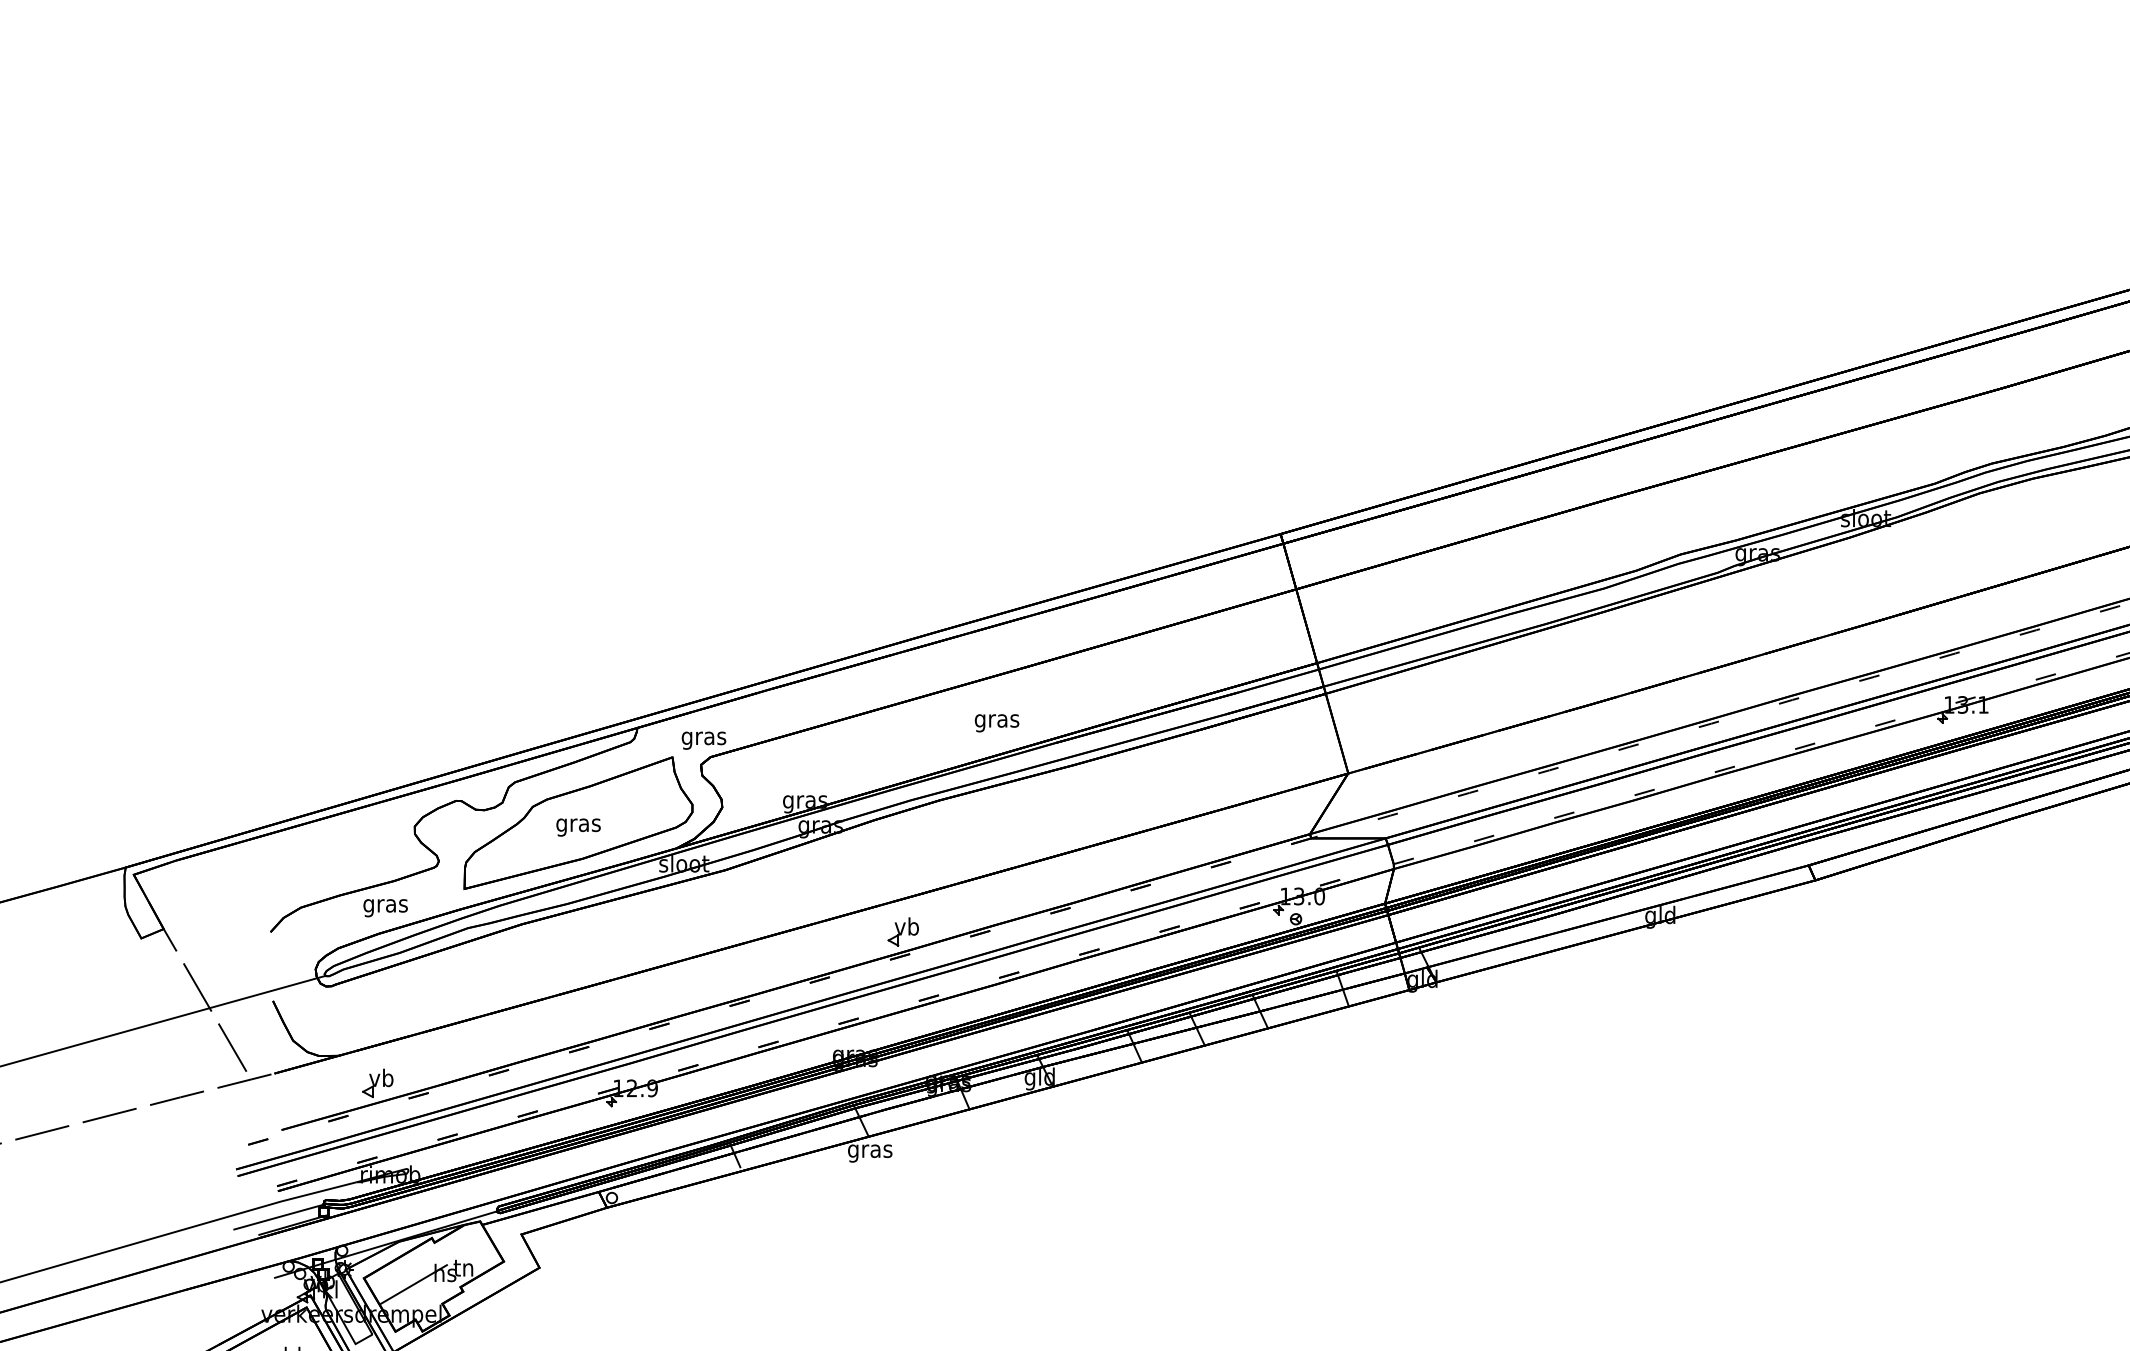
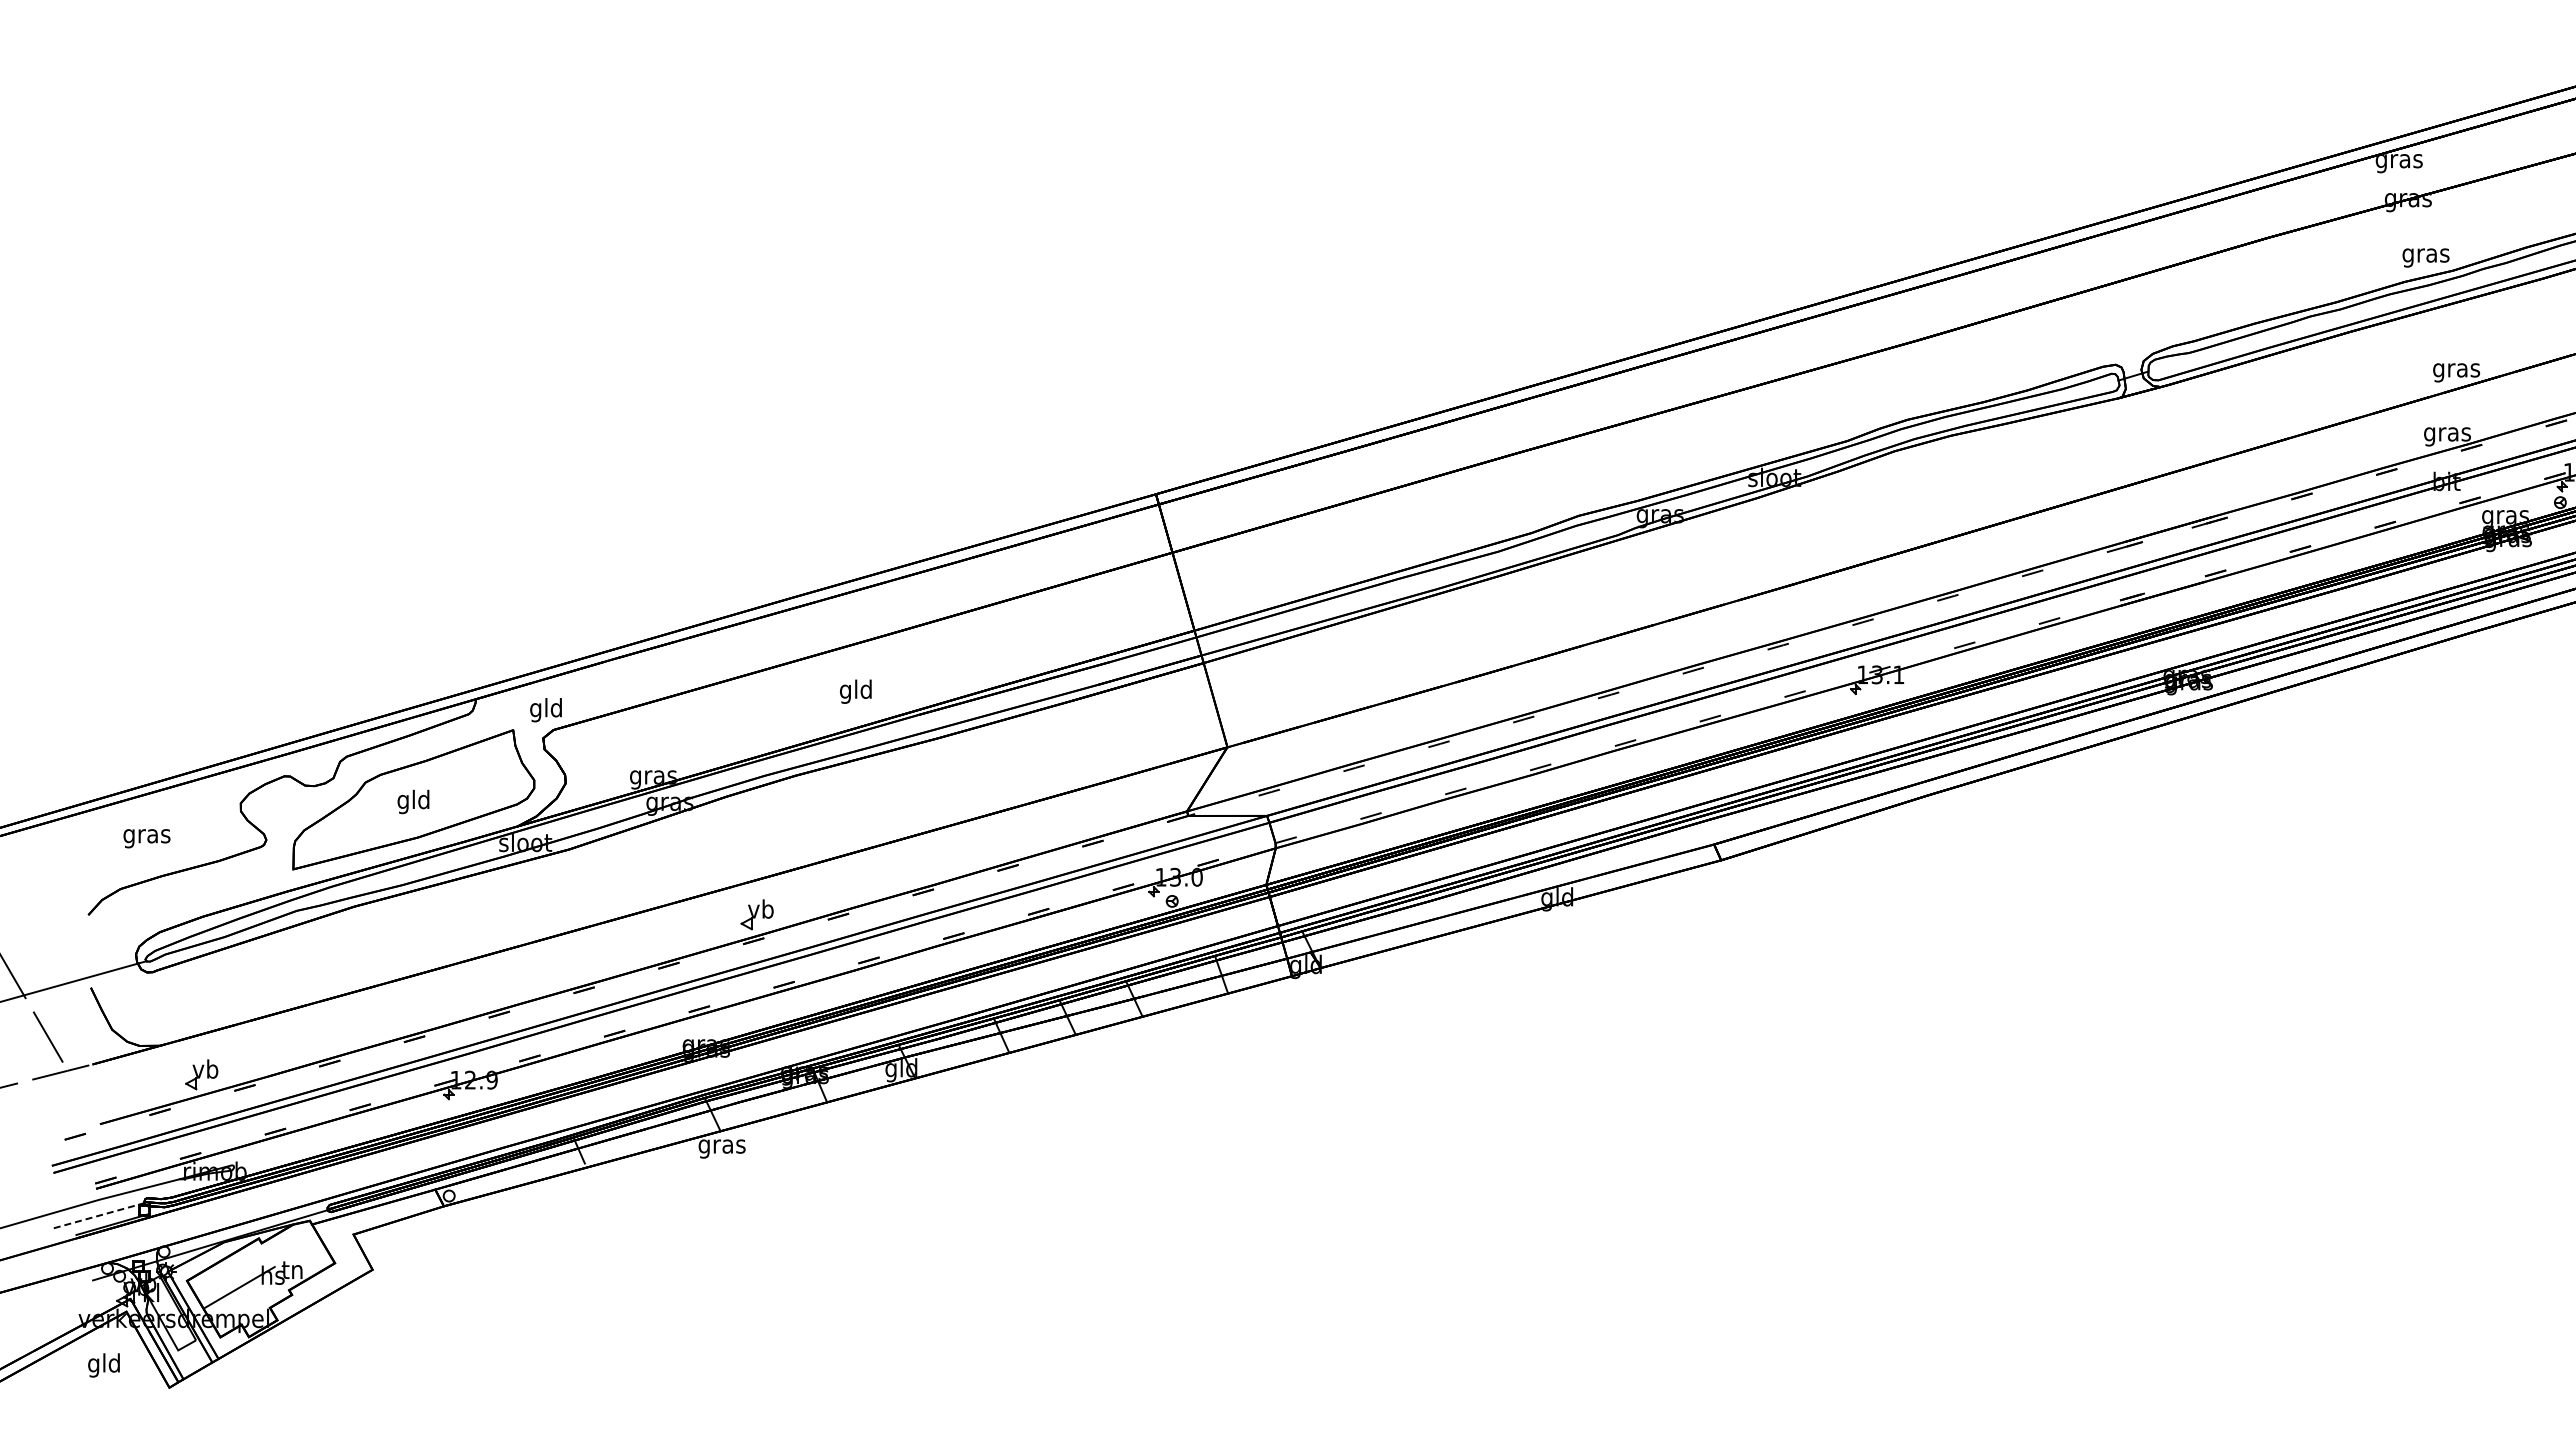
text: (996, 720) -> (855, 691), gras -> gld
text: (704, 738) -> (546, 710), gras -> gld
text: (578, 824) -> (413, 801), gras -> gld
text: (385, 908) -> (146, 838), moved
line: (279, 1217) -> (97, 1216), solid -> dashed

